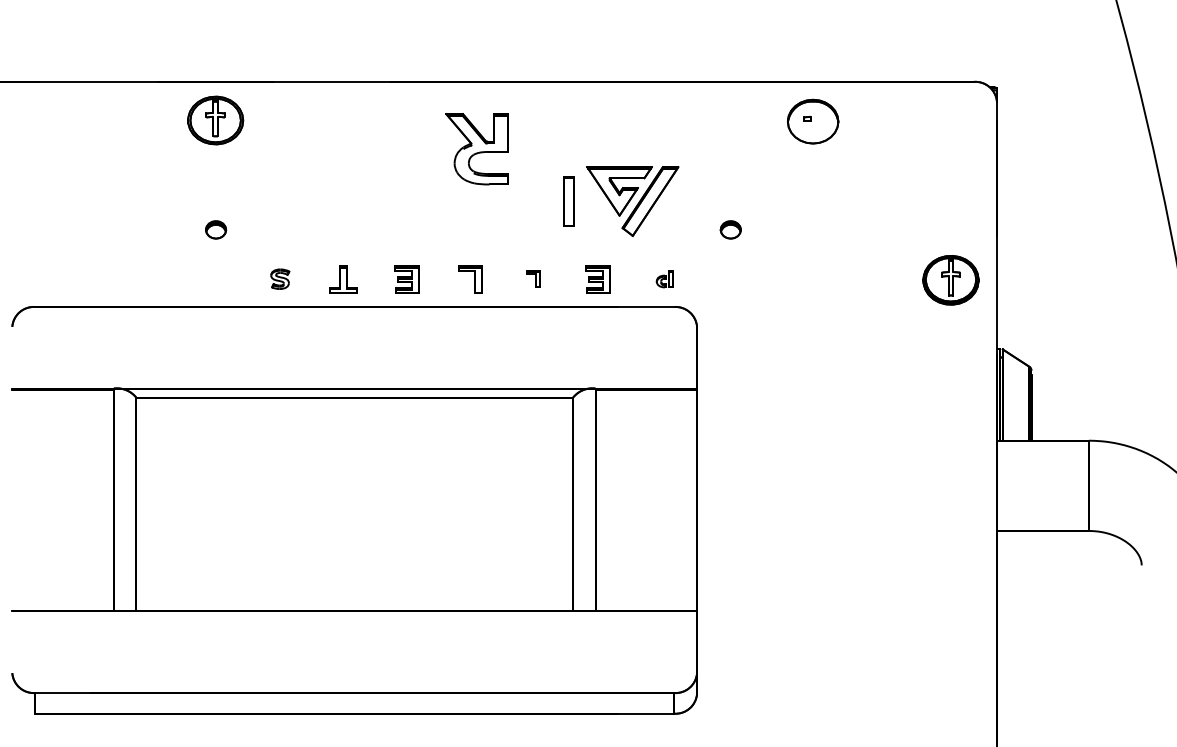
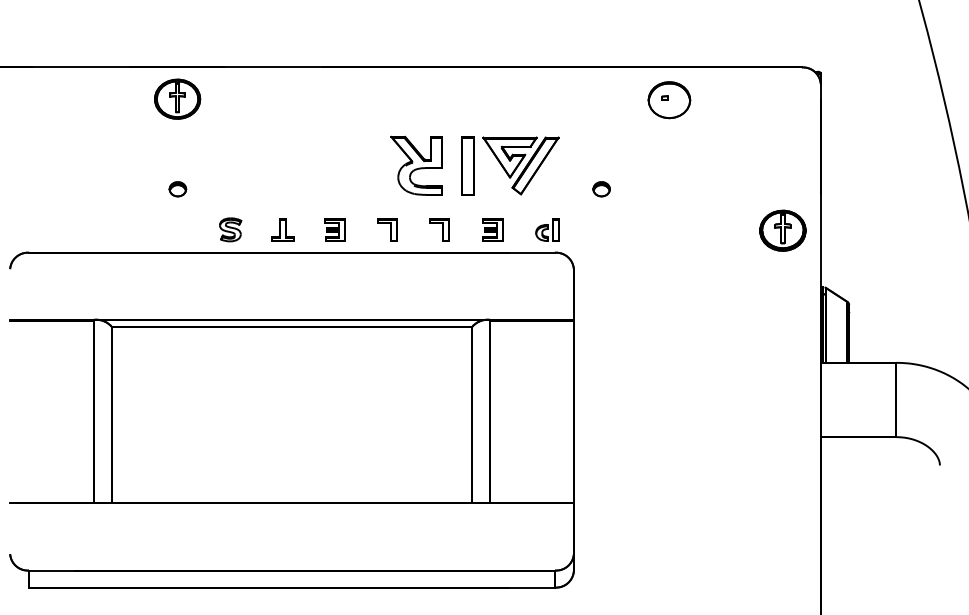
part: (476, 148) -> (416, 165), moved
part: (567, 201) -> (467, 165), size x1.43
part: (279, 278) -> (230, 229), size x1.43
part: (533, 278) -> (439, 229), size x1.67
part: (665, 278) -> (547, 229), size x1.67

